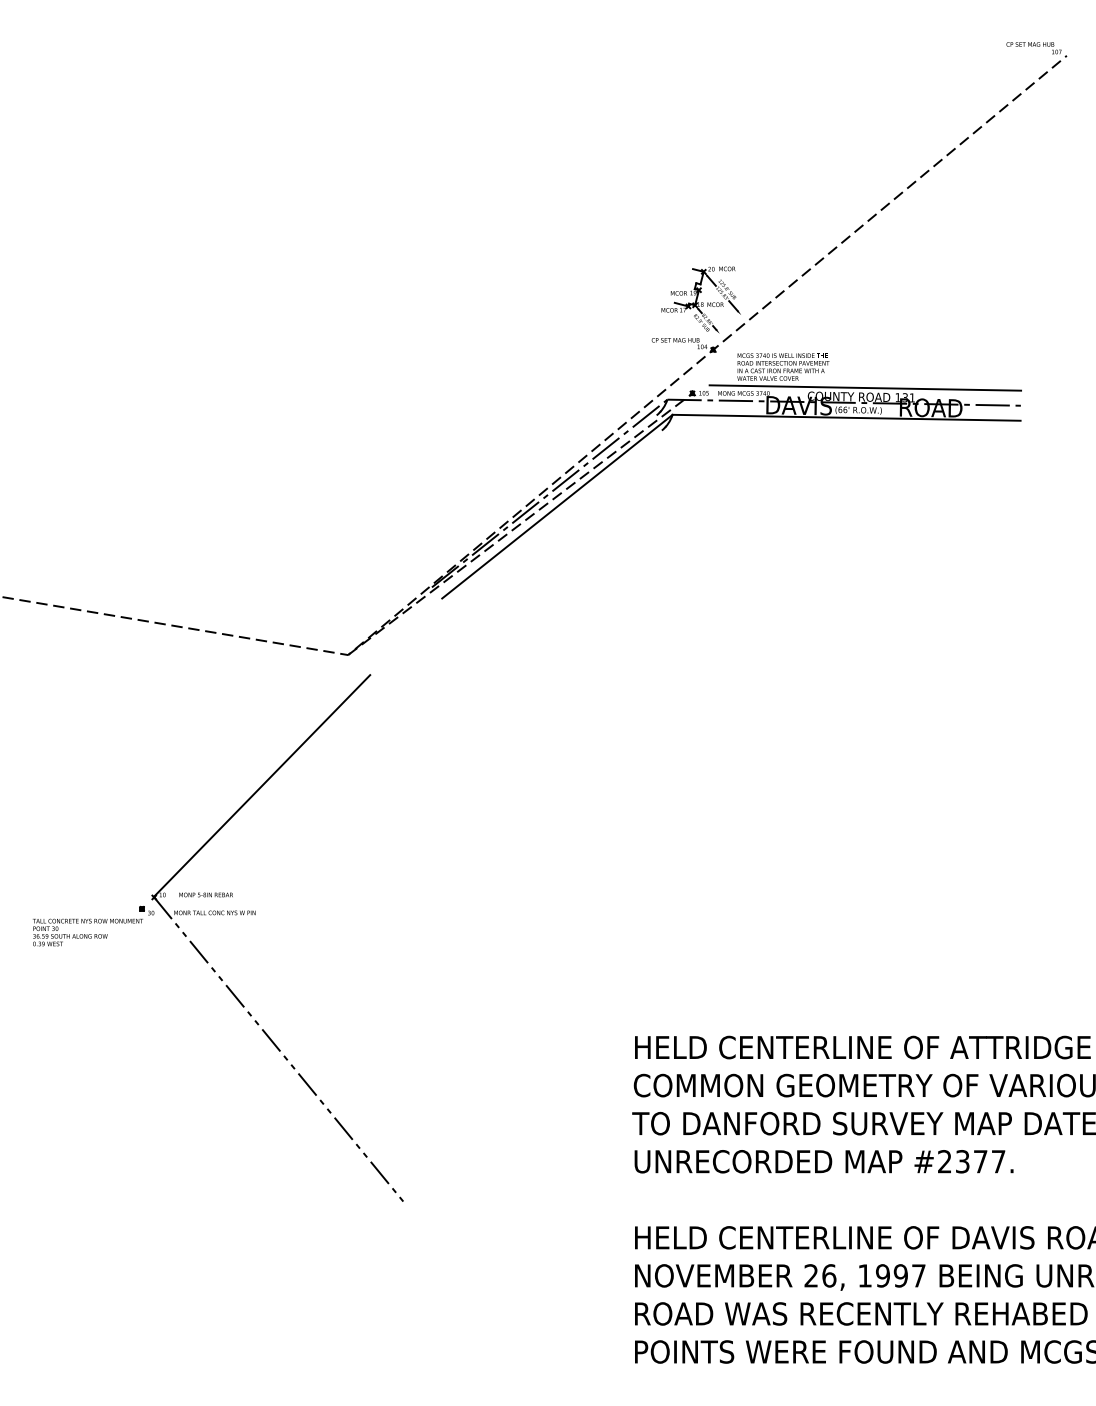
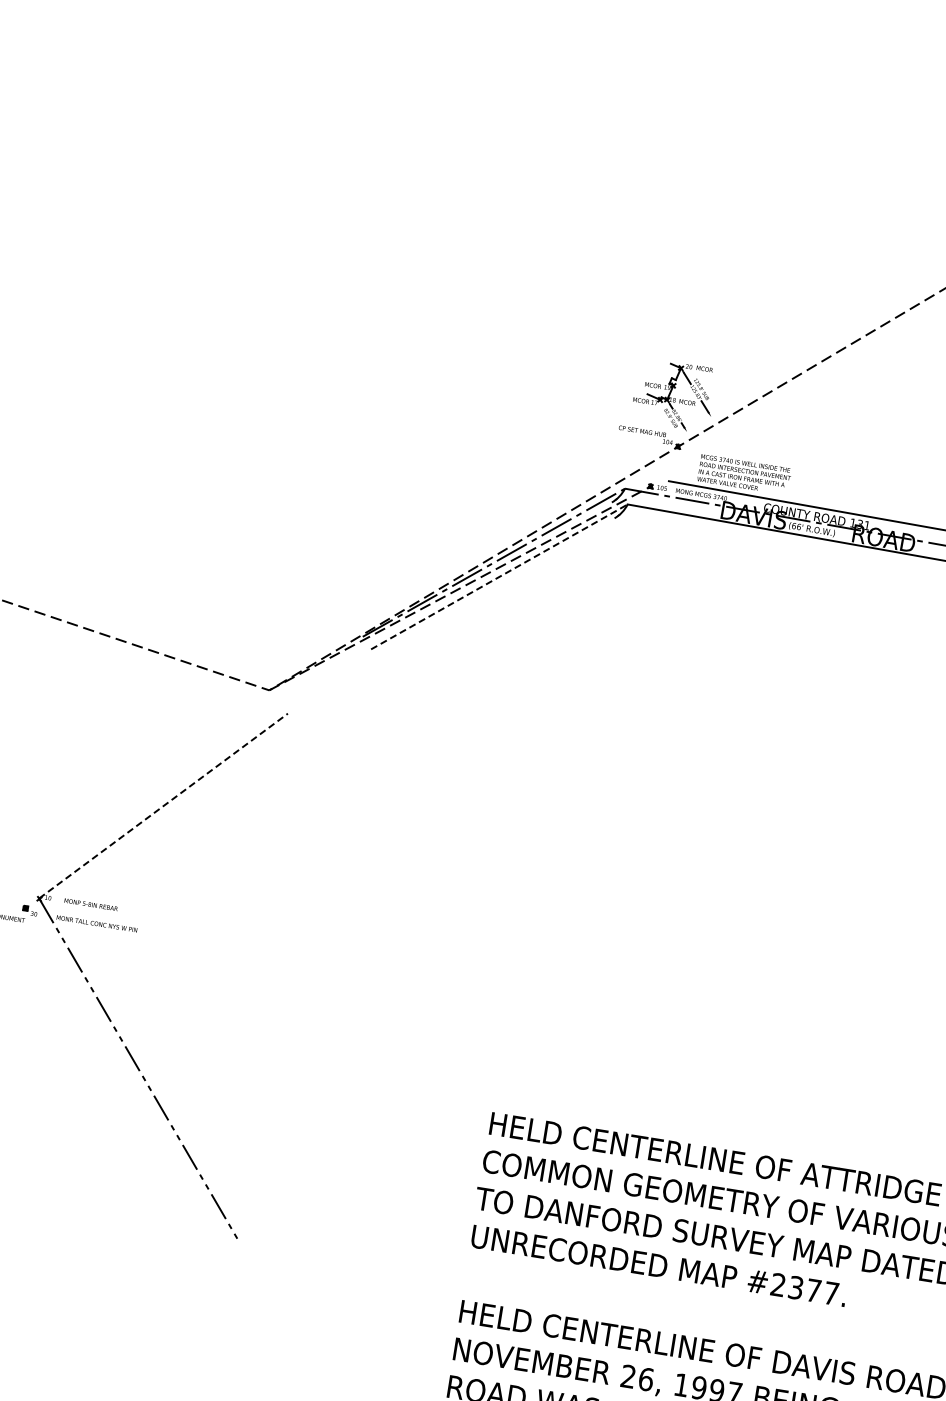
line: (557, 506) -> (499, 576), solid -> dashed
line: (262, 786) -> (163, 806), solid -> dashed

